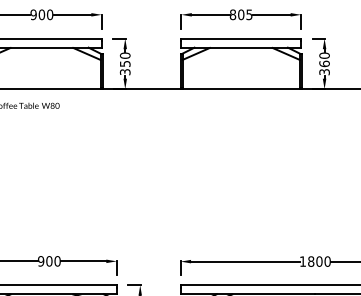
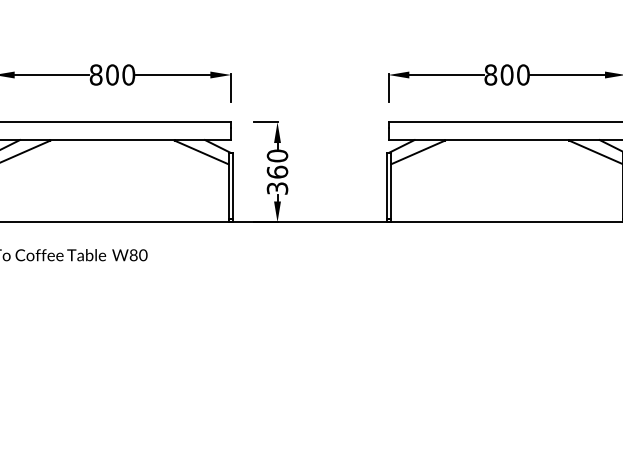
text: (33, 14) -> (95, 74), 900 -> 800
text: (249, 14) -> (523, 74), 805 -> 800
text: (124, 63) -> (276, 171), 350 -> 360

